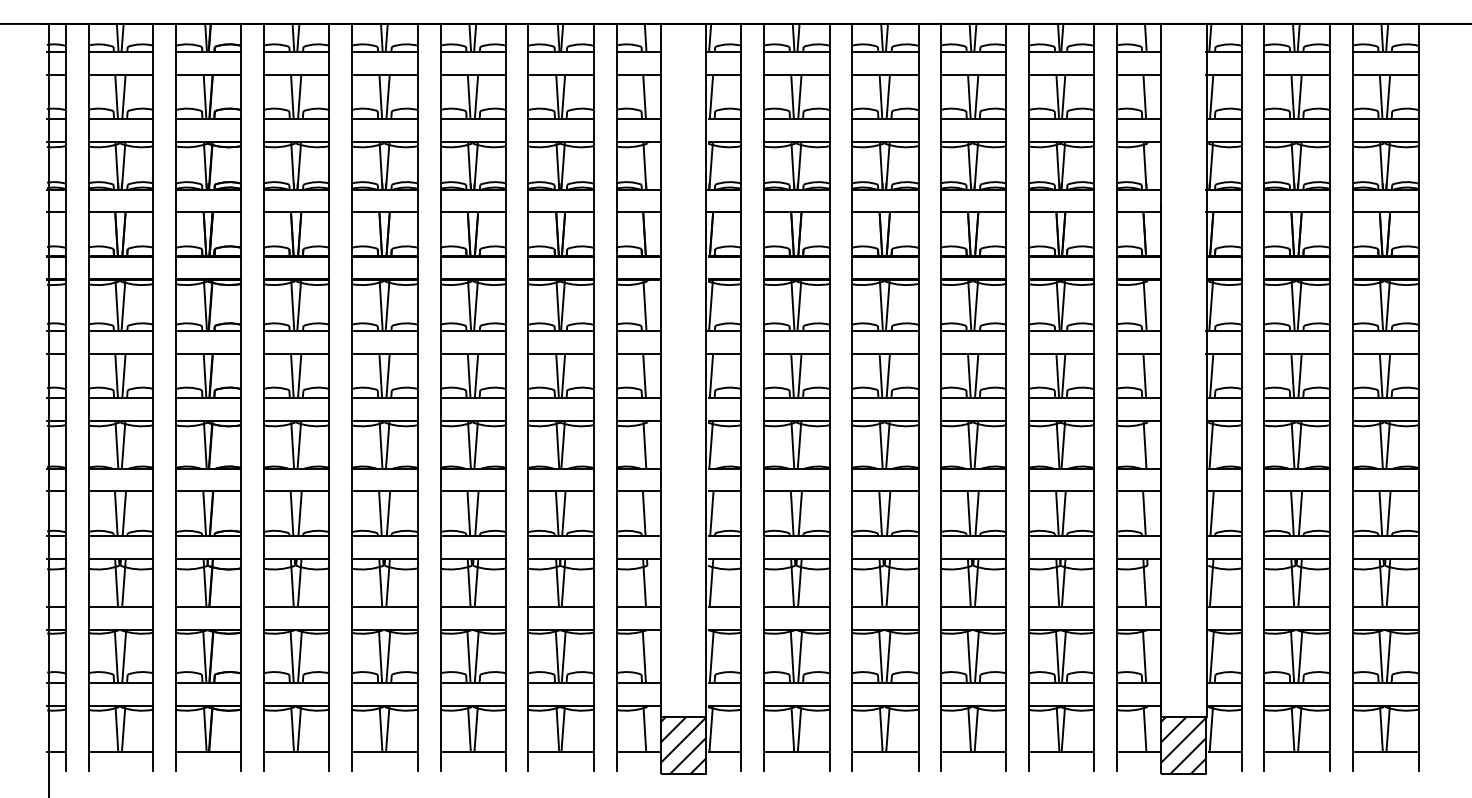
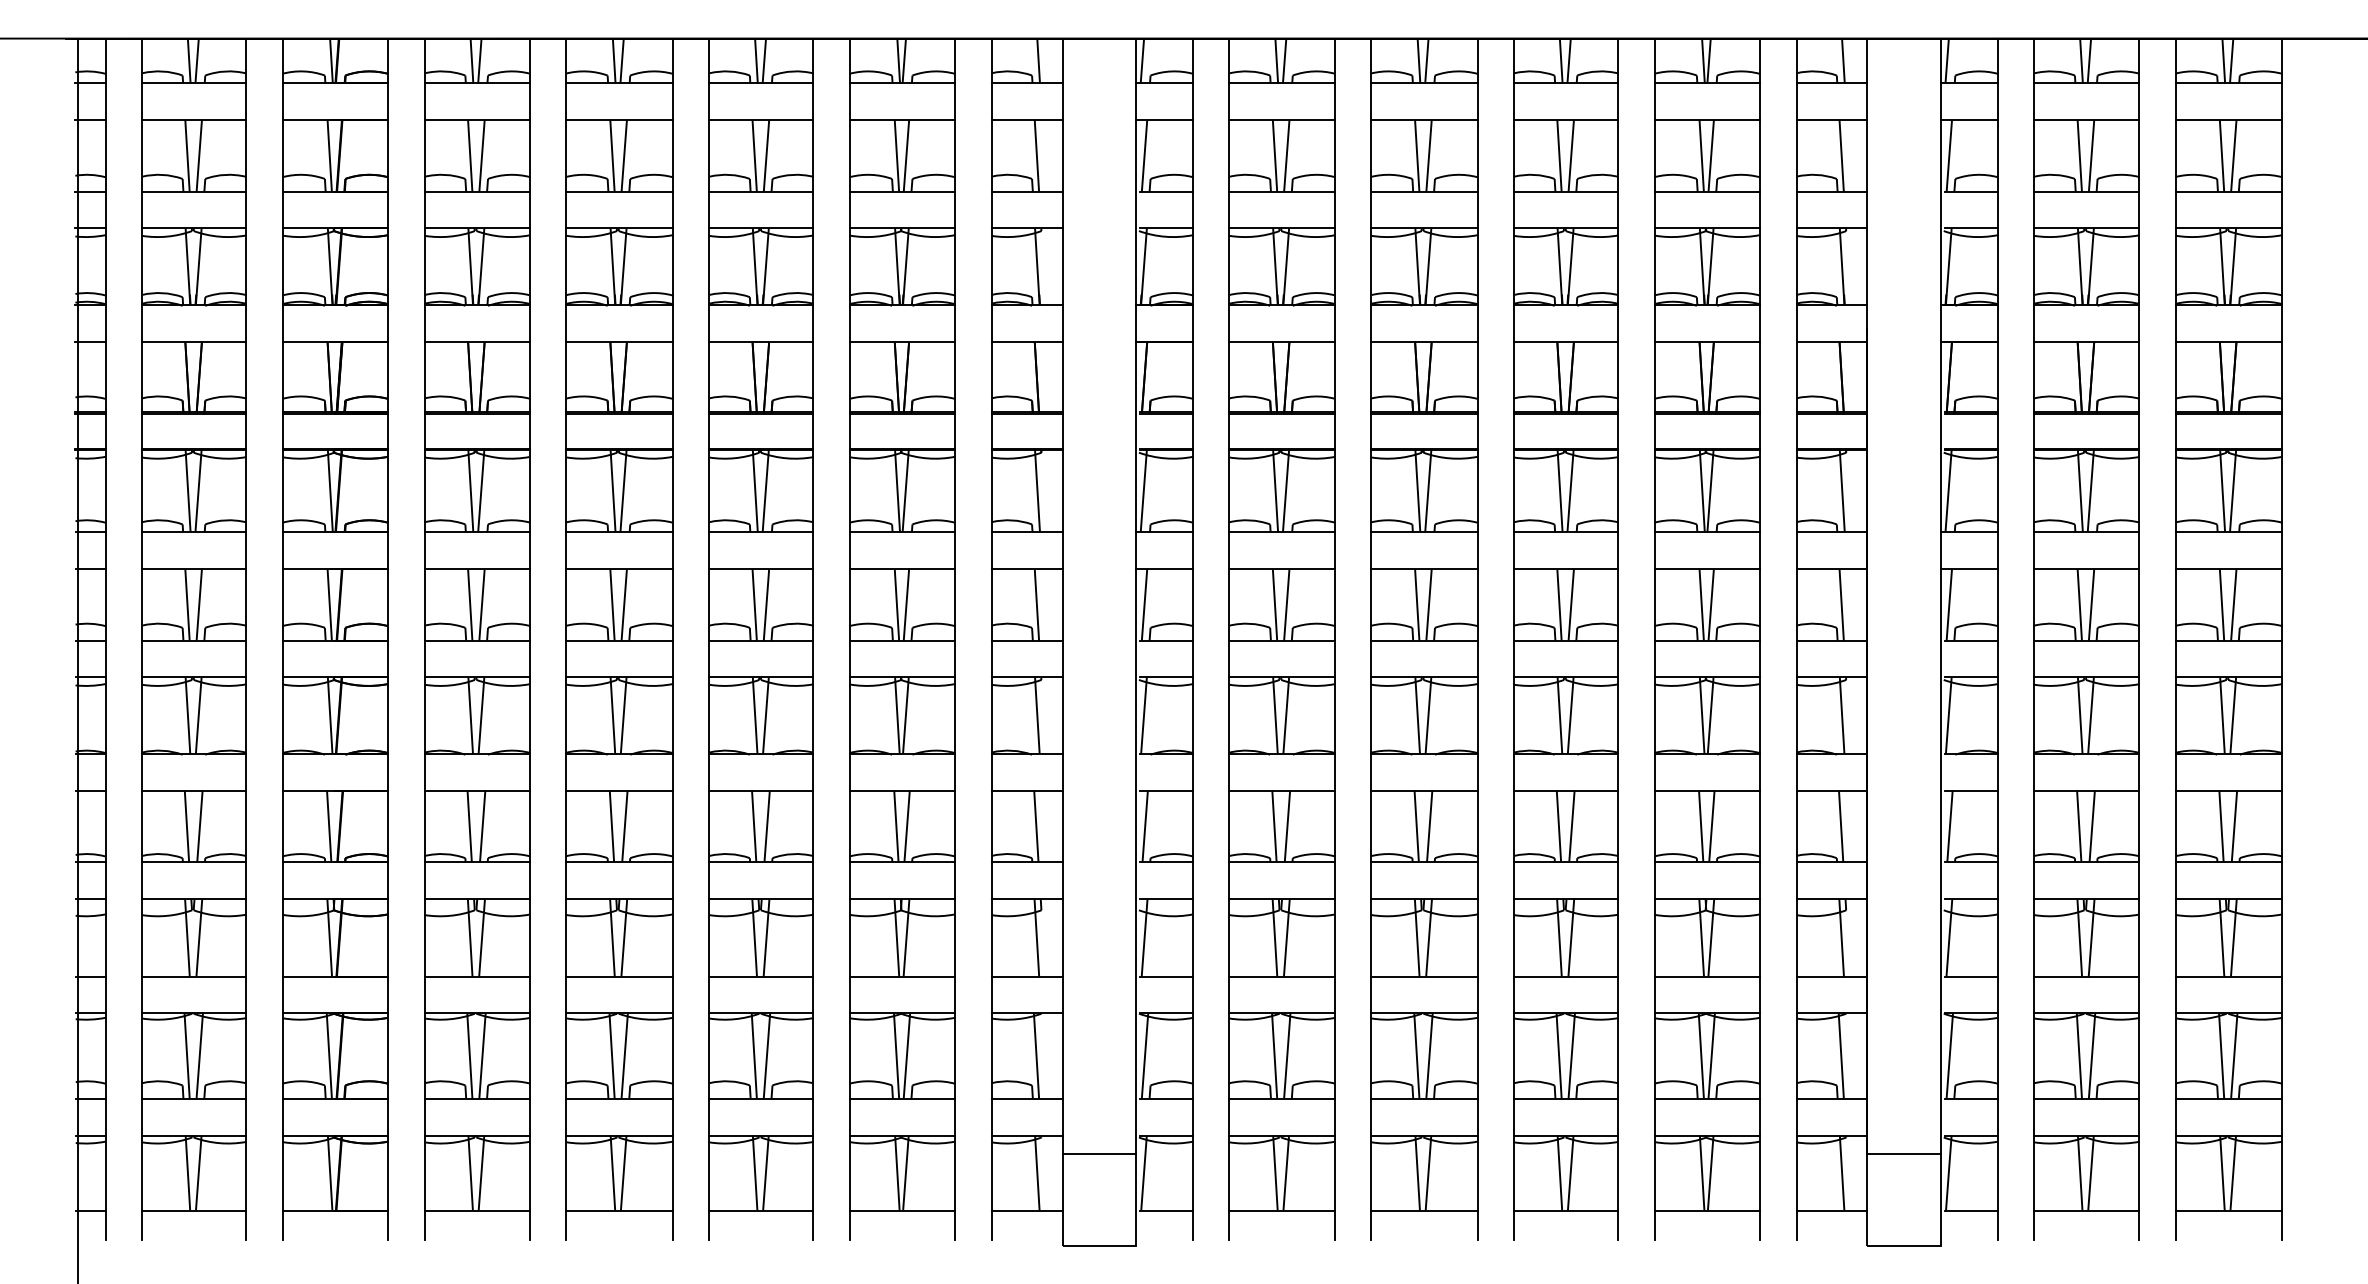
hatch: (683, 745) -> (1099, 1199), removed
hatch: (1183, 745) -> (1903, 1199), removed

